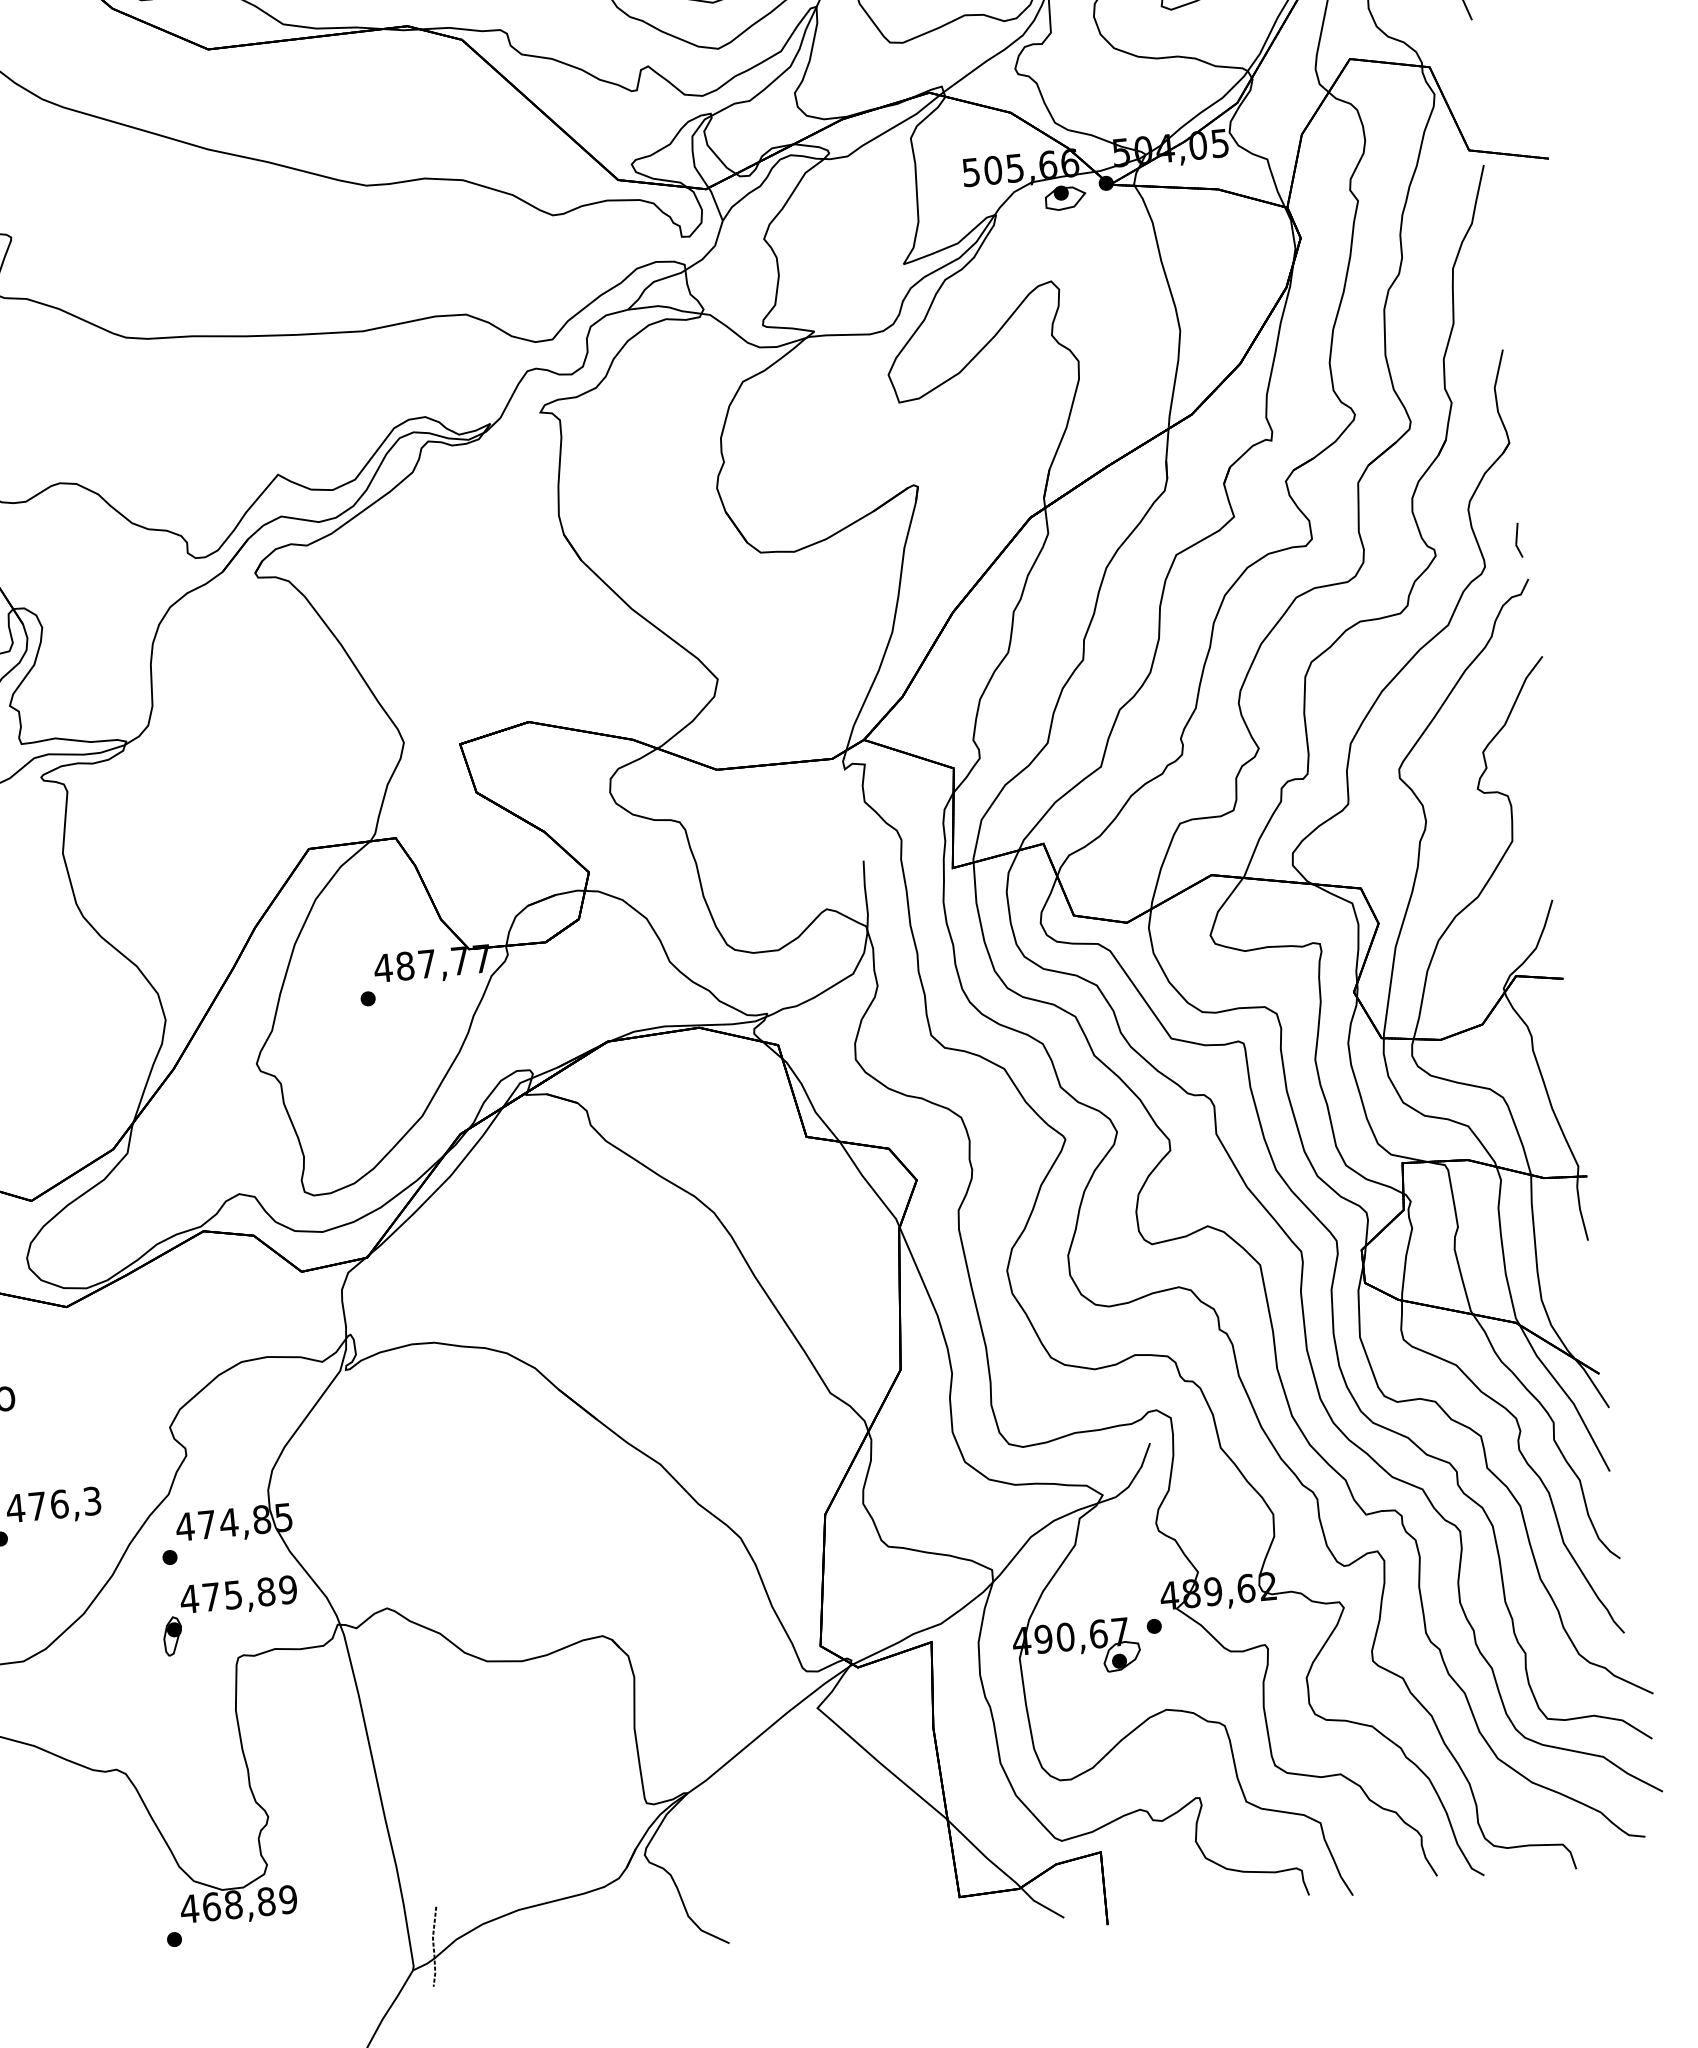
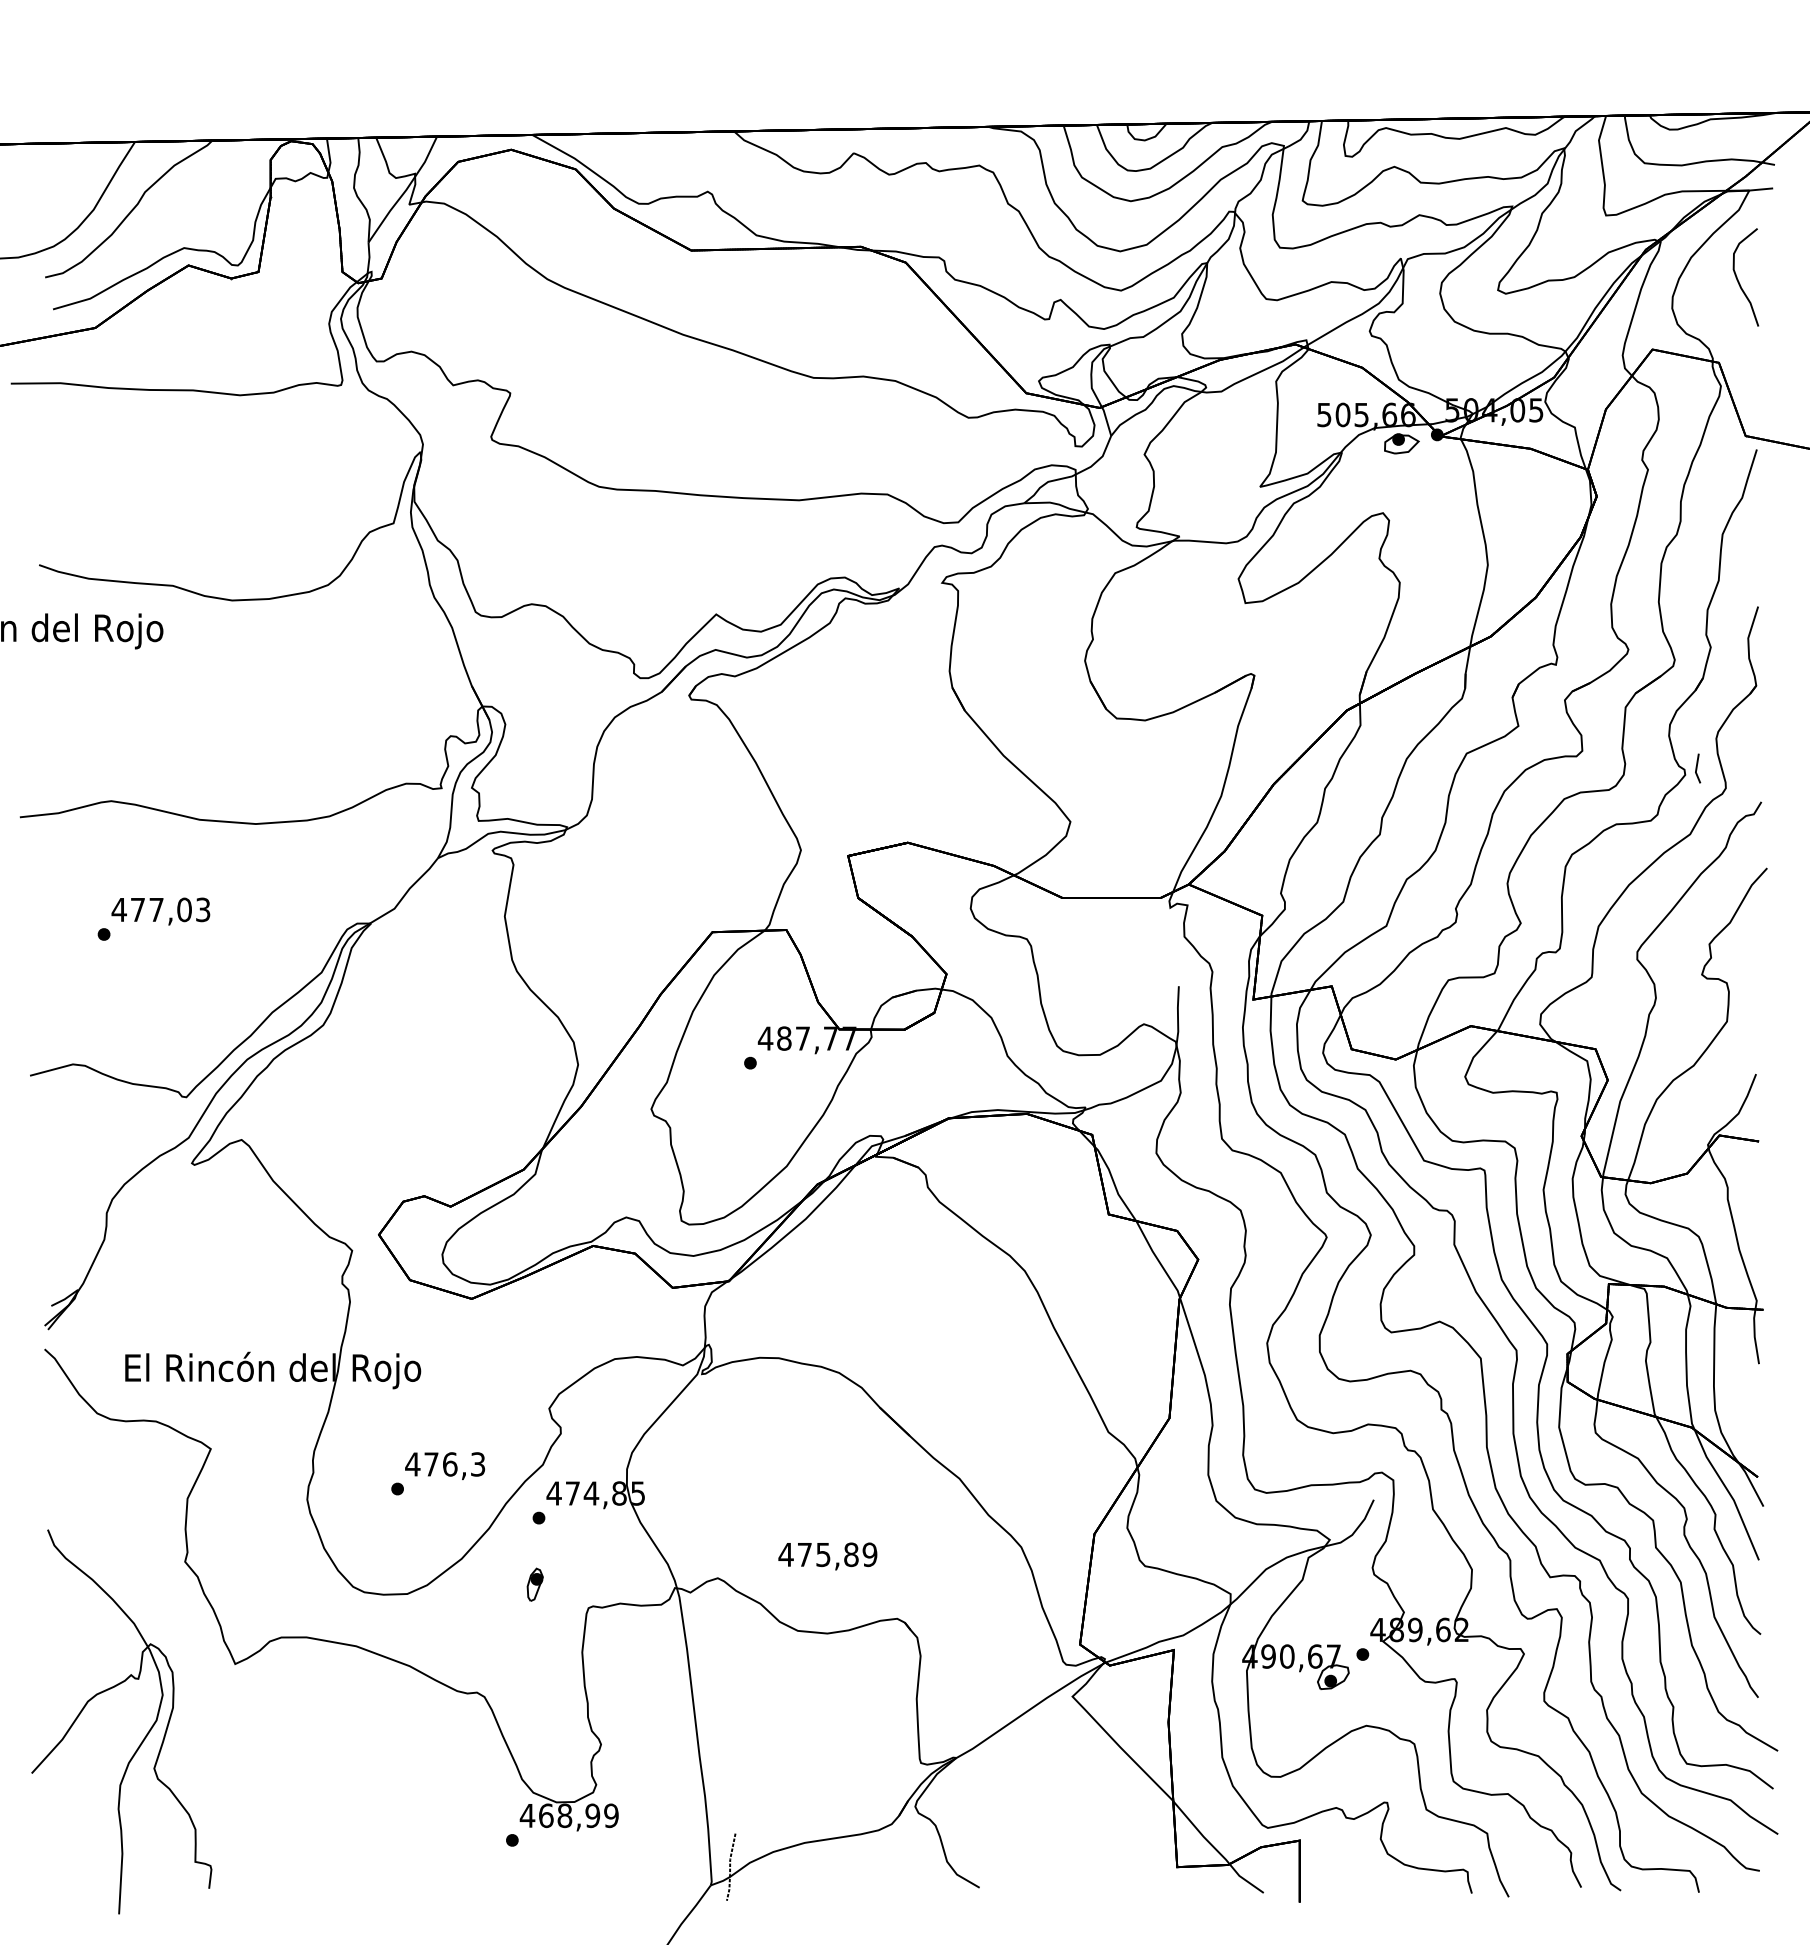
line: (1517, 540) -> (1697, 768), moved
text: (238, 1596) -> (827, 1556), moved
text: (266, 1901) -> (592, 1815), 468,89 -> 468,99

